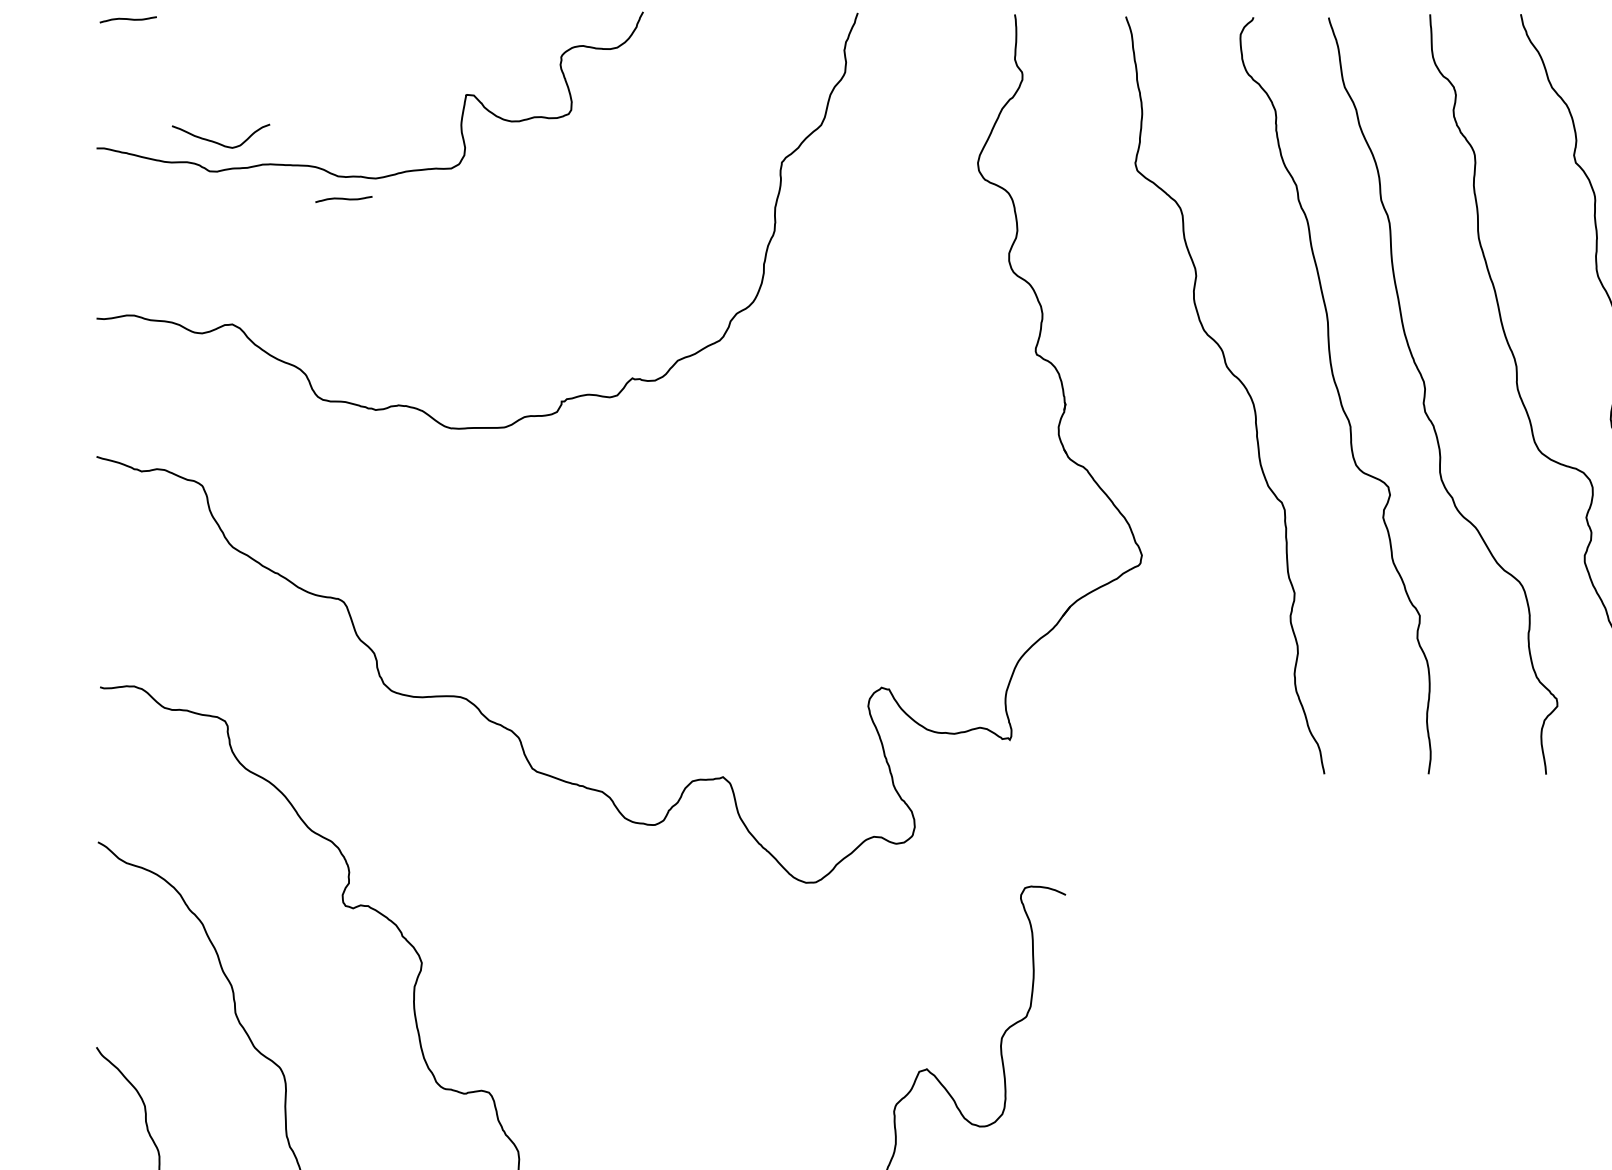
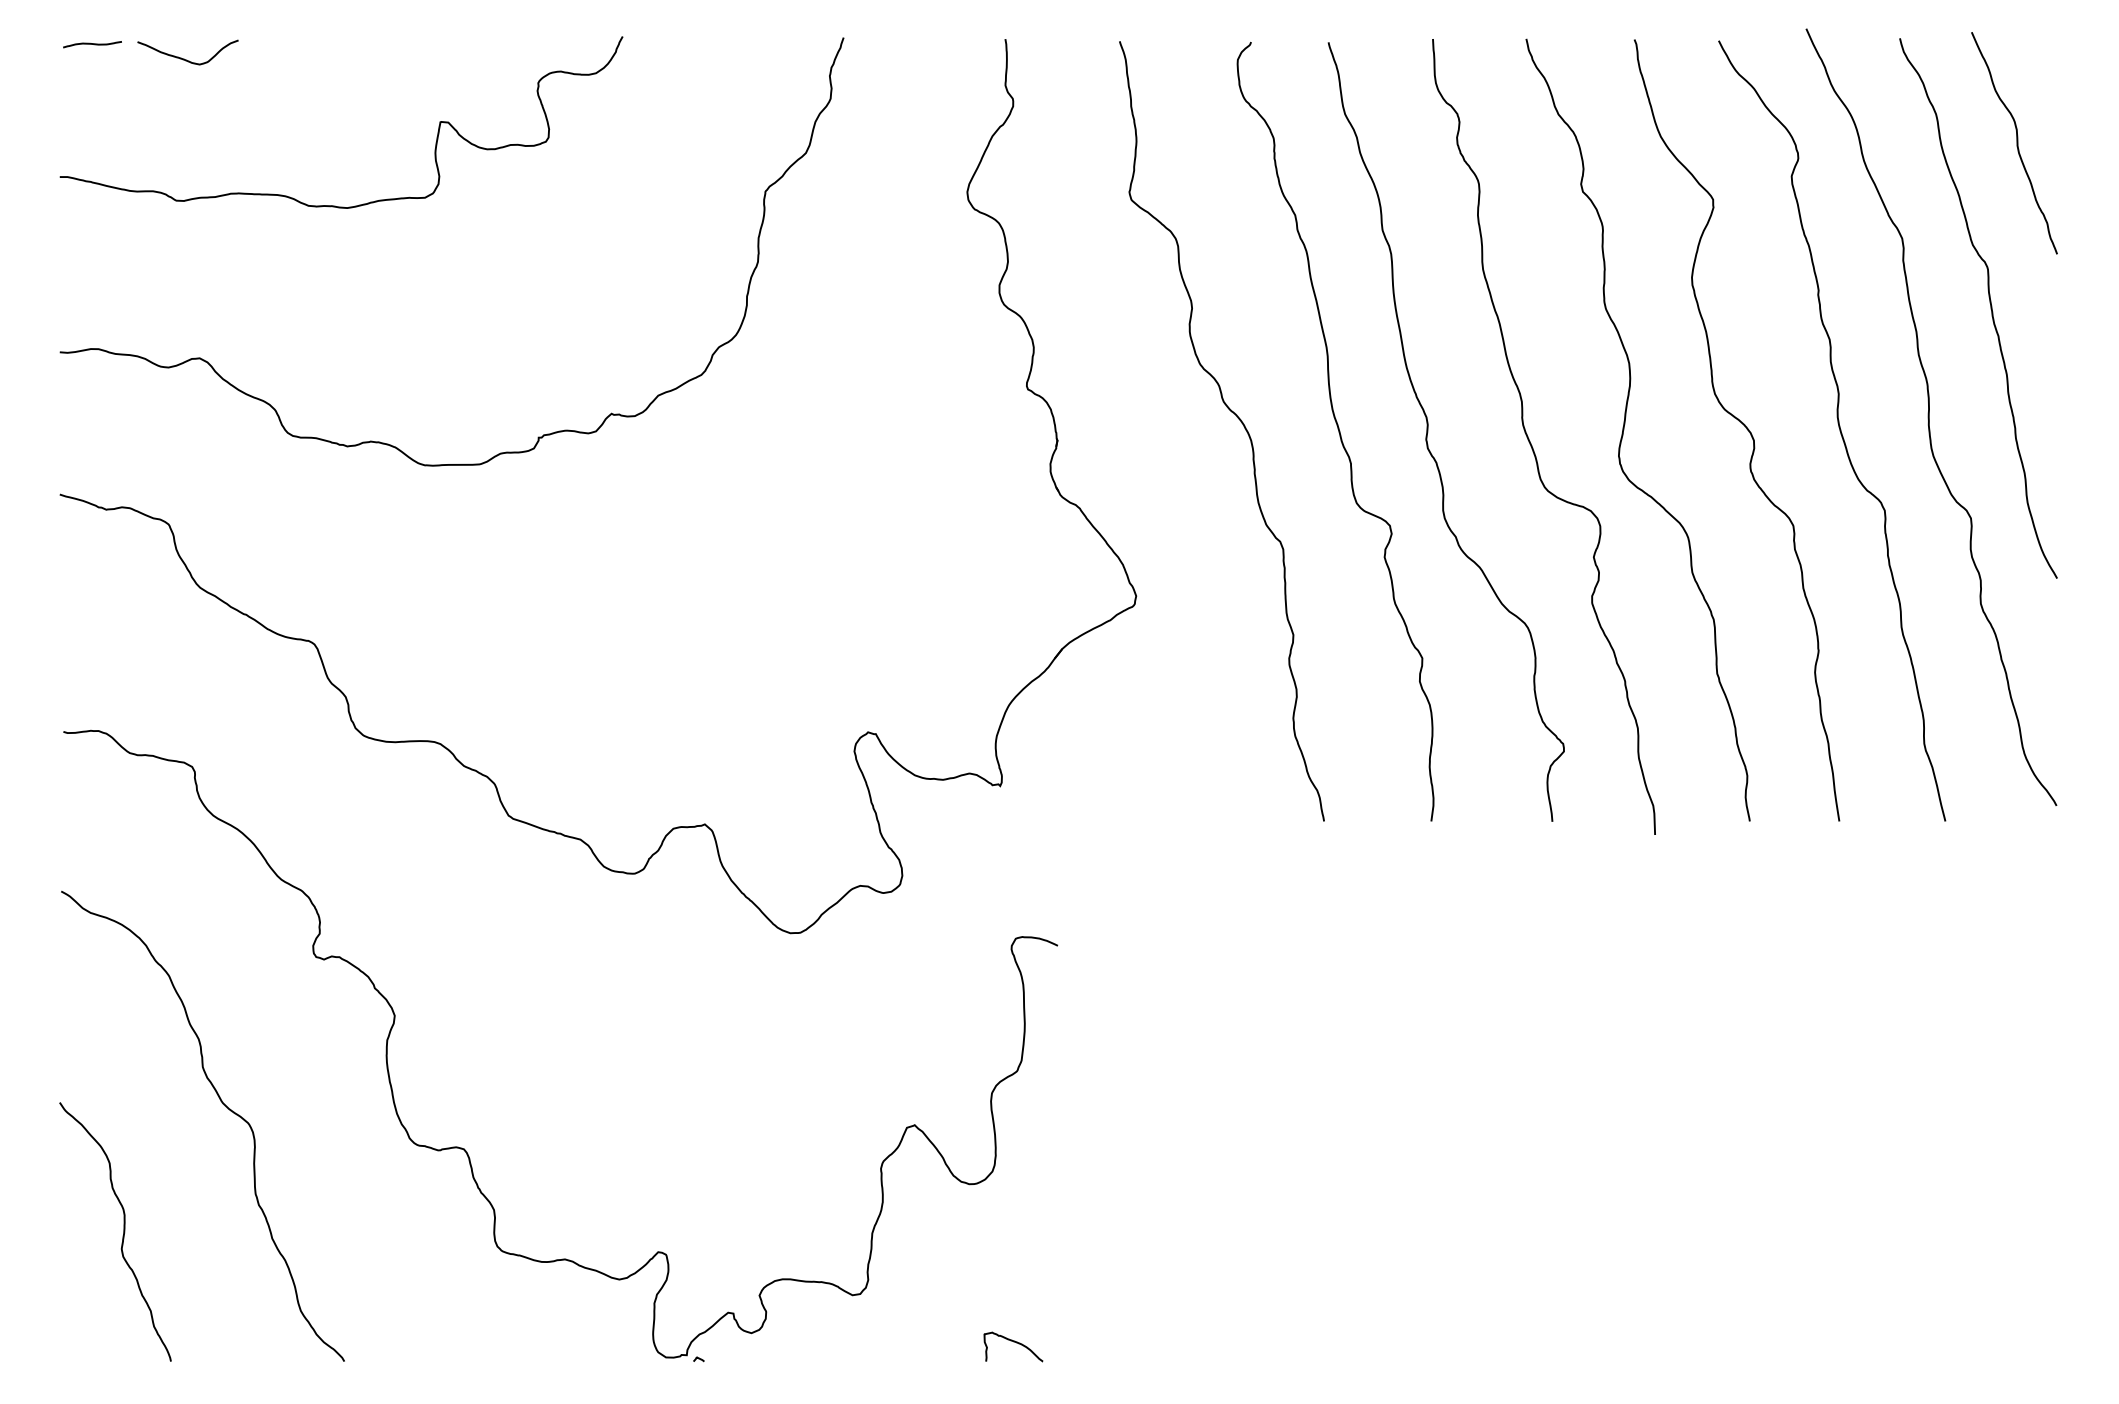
curve: (217, 142) -> (184, 58), moved
curve: (343, 199) -> (314, 229), removed

